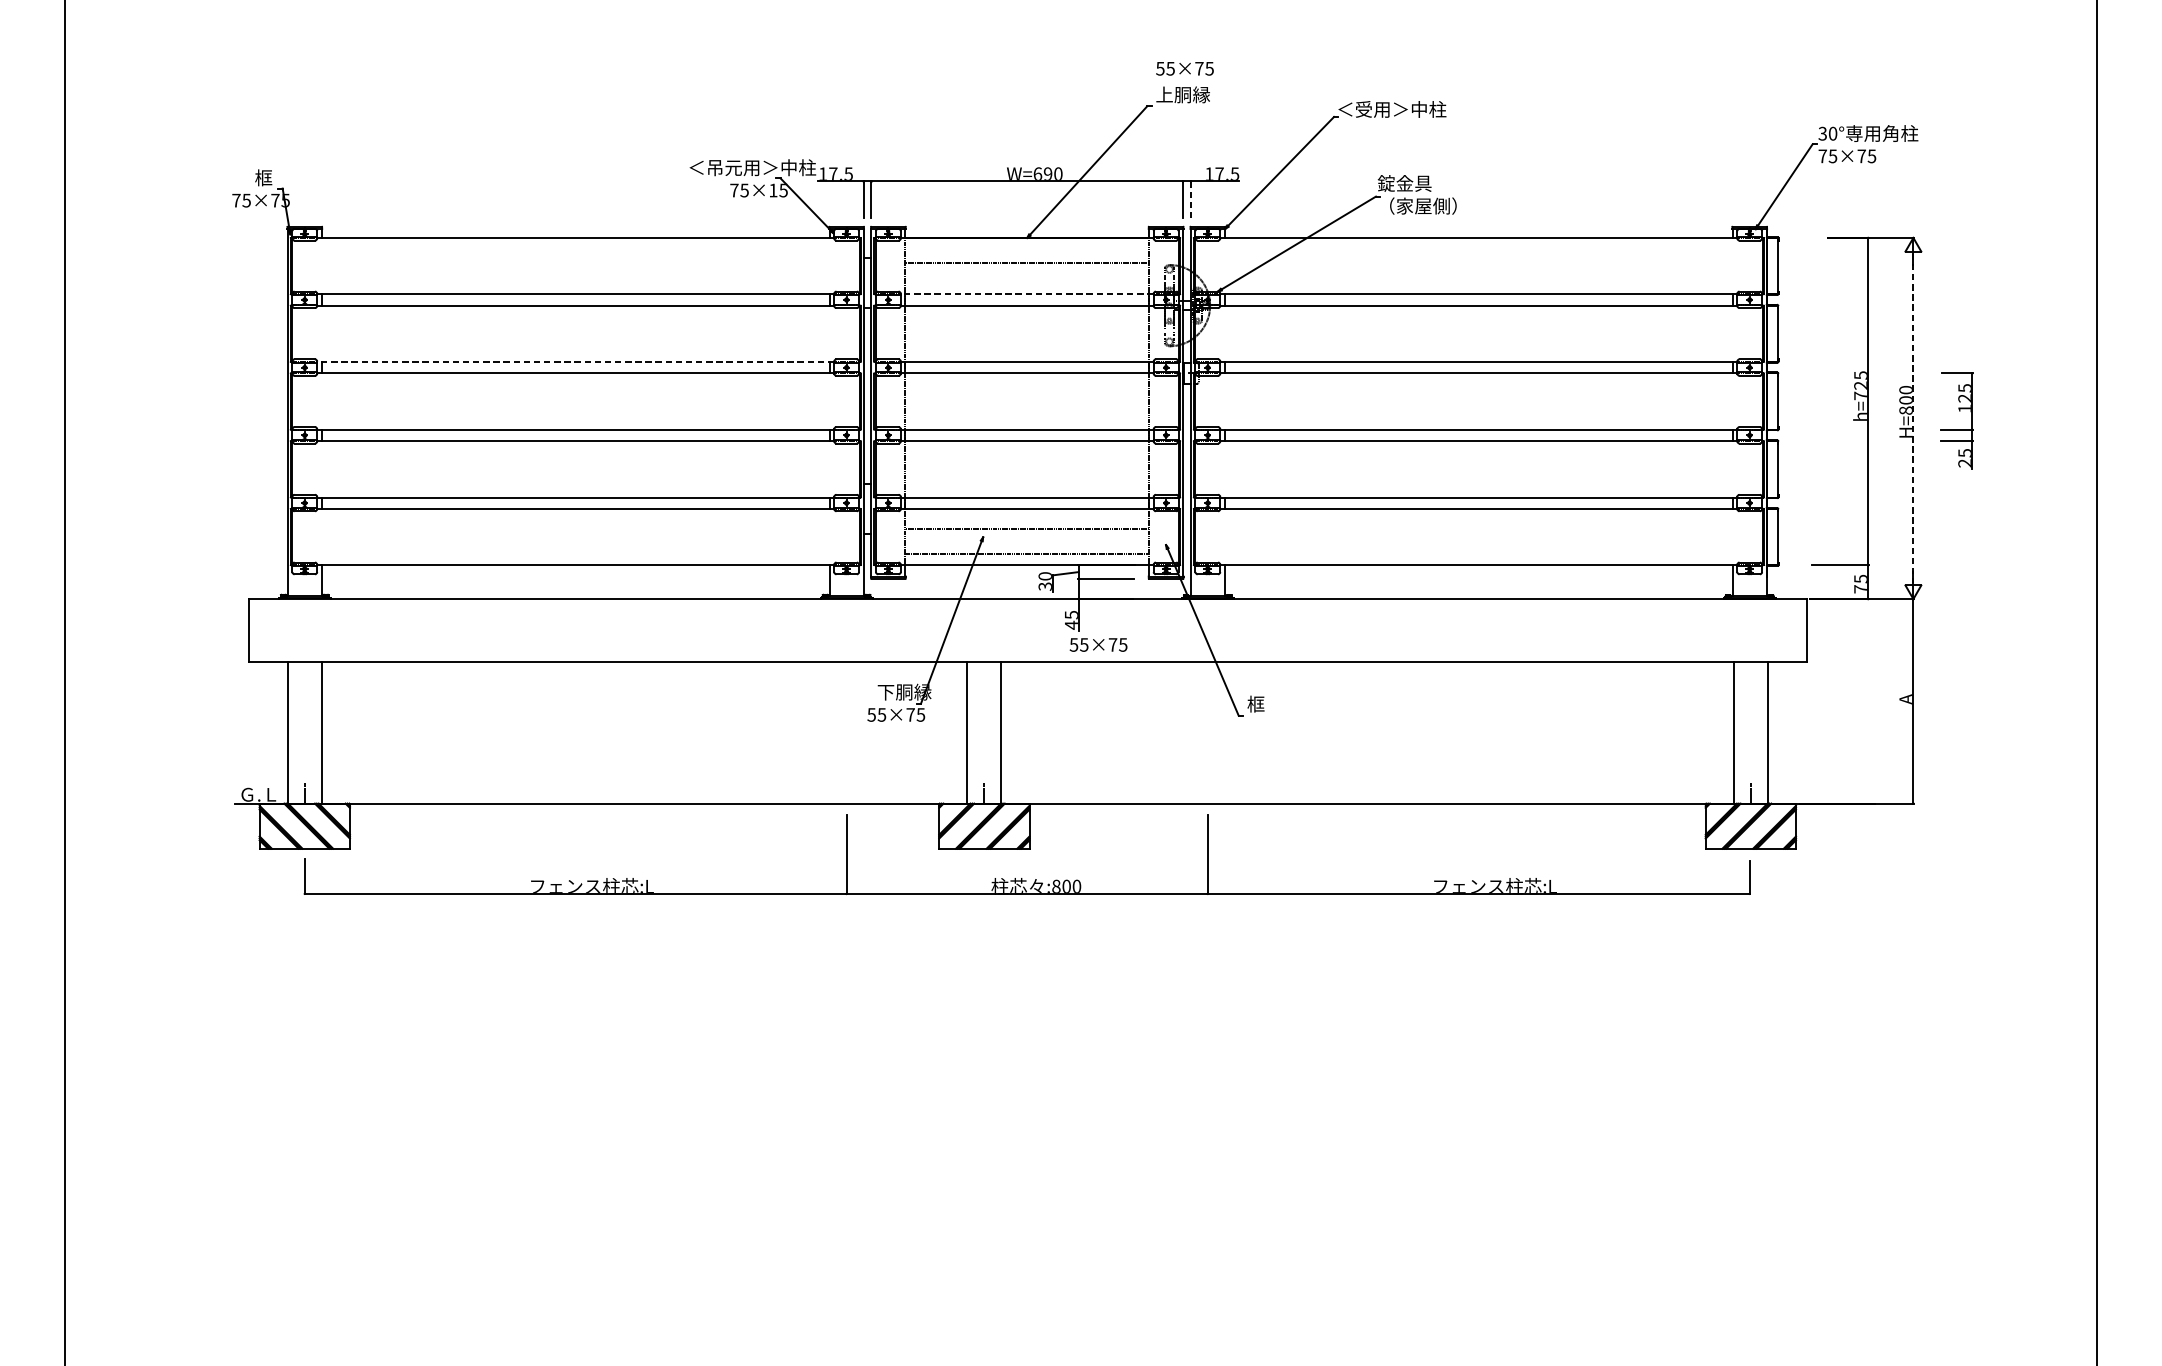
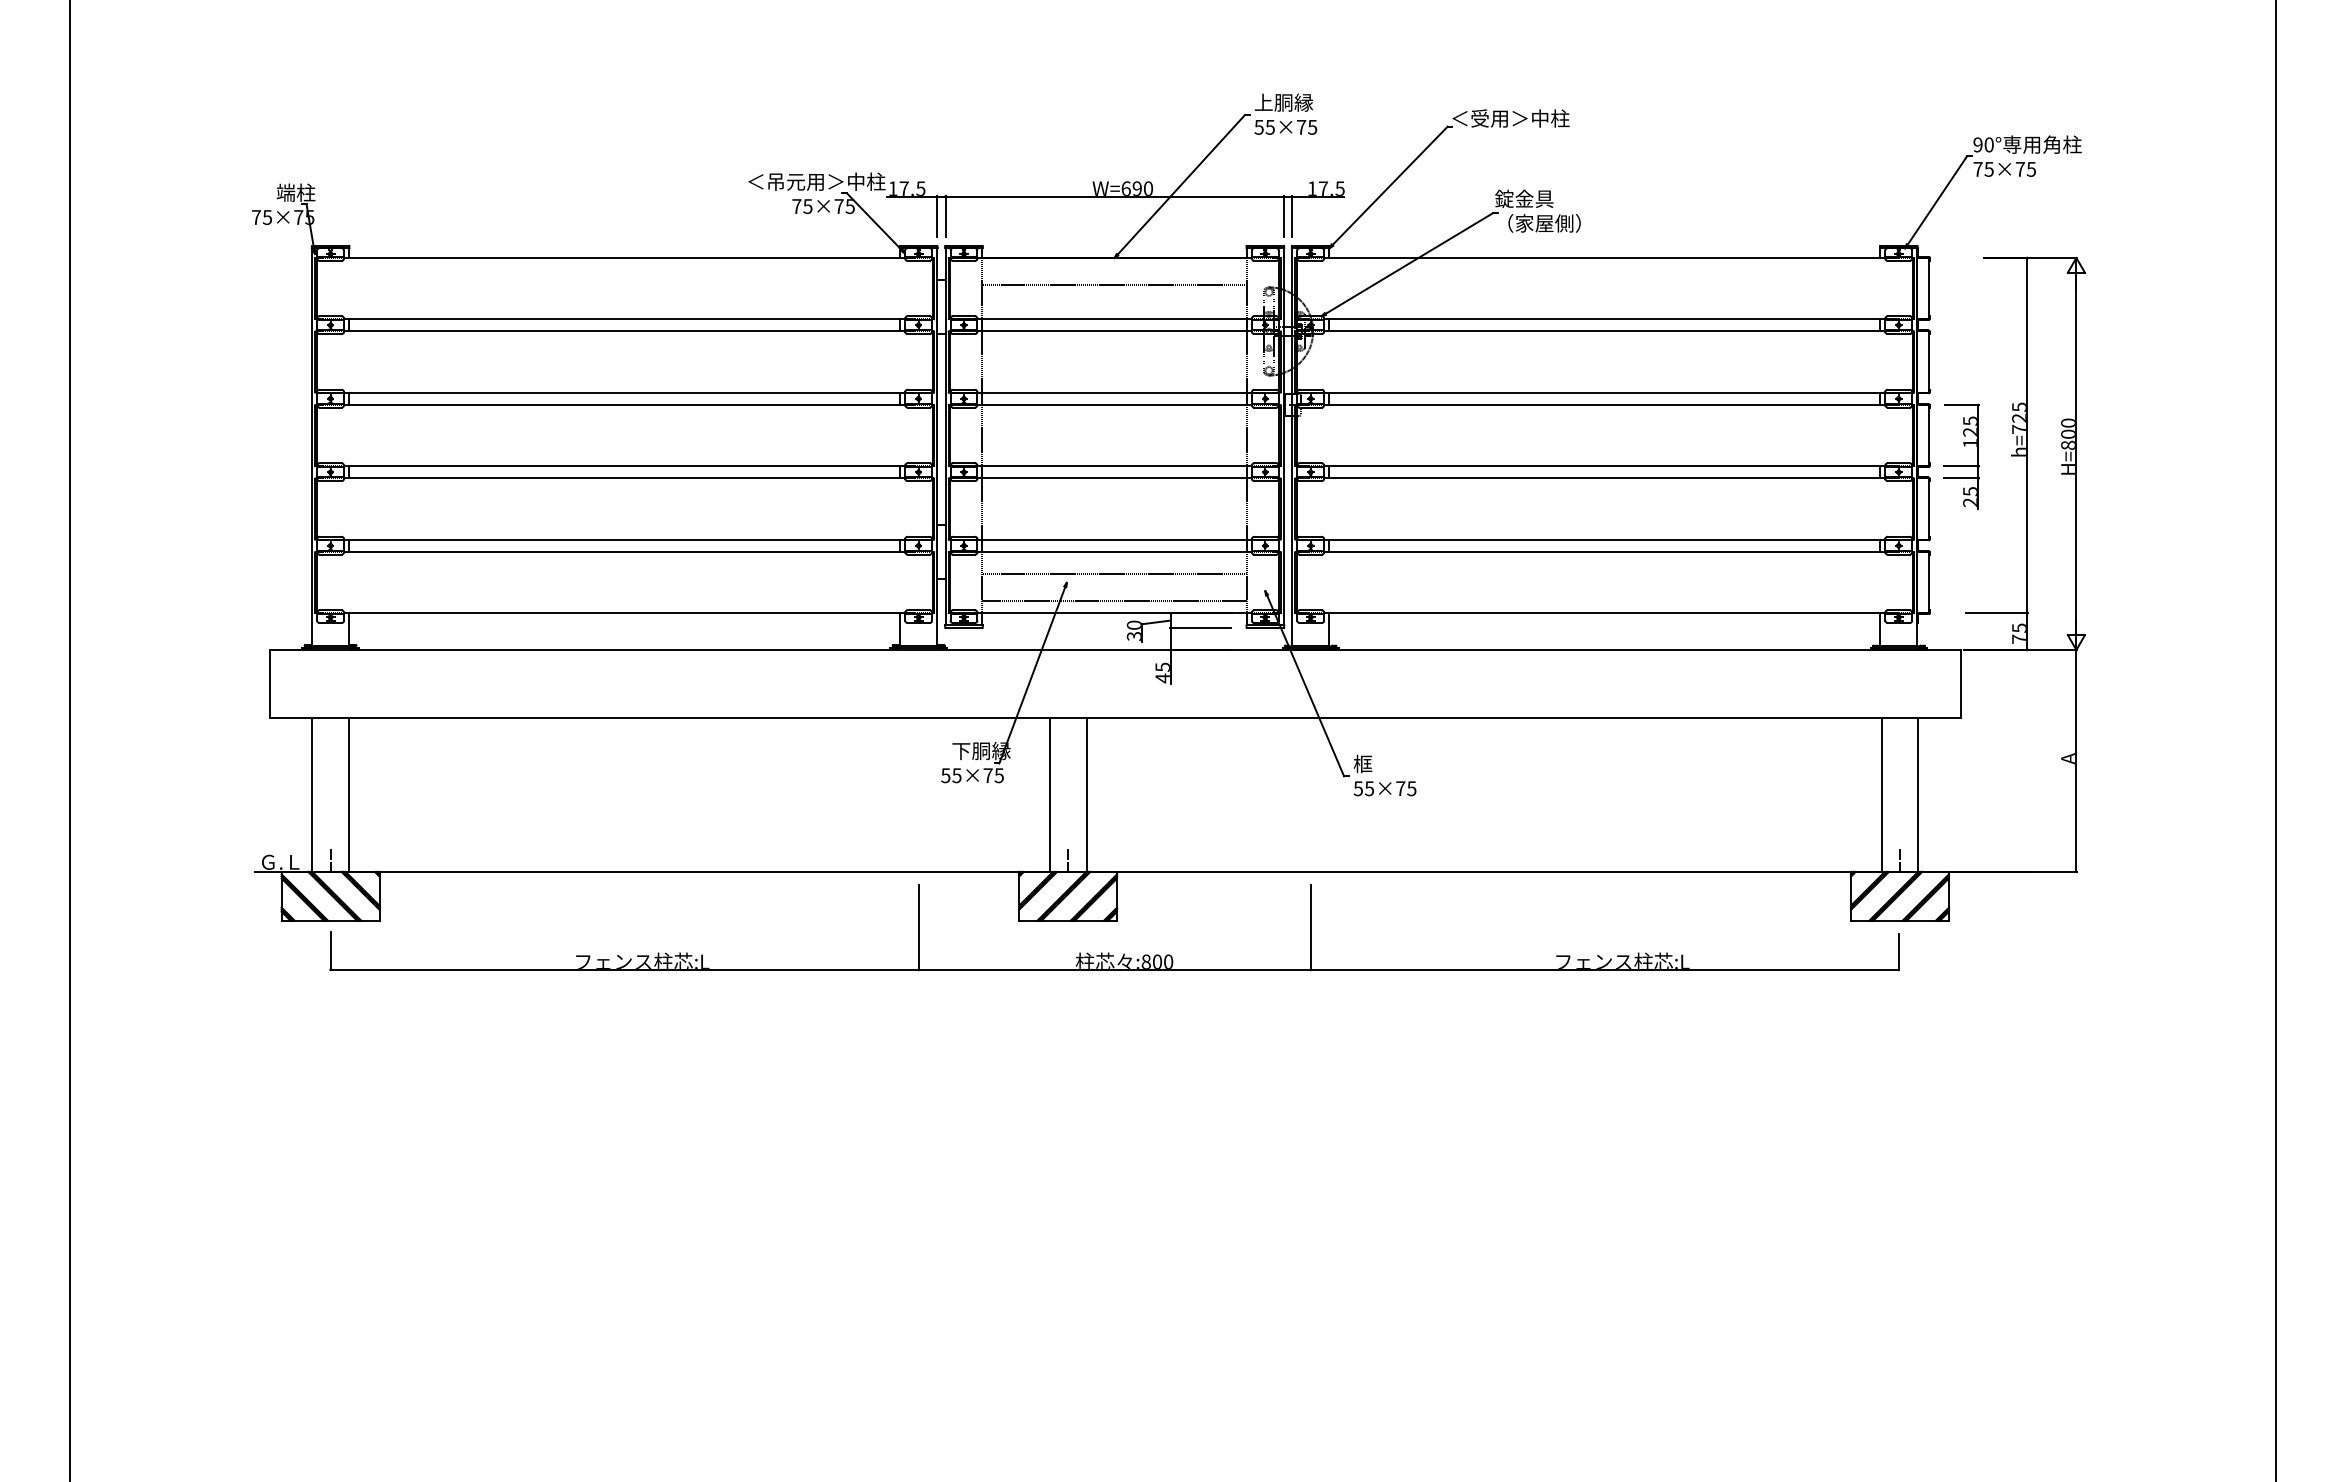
text: (1184, 68) -> (1285, 127), moved
text: (1822, 133) -> (1977, 144), 30° -> 90°
text: (272, 177) -> (295, 192), 框 -> 端柱
text: (772, 190) -> (838, 206), 75×15 -> 75×75
line: (1191, 199) -> (1292, 216), dashed -> solid
line: (1027, 294) -> (1114, 319), dashed -> solid
line: (575, 361) -> (624, 392), dashed -> solid
line: (1913, 418) -> (2076, 453), dashed -> solid
part: (1956, 429) -> (1961, 465), moved
text: (1098, 644) -> (1384, 788), moved

